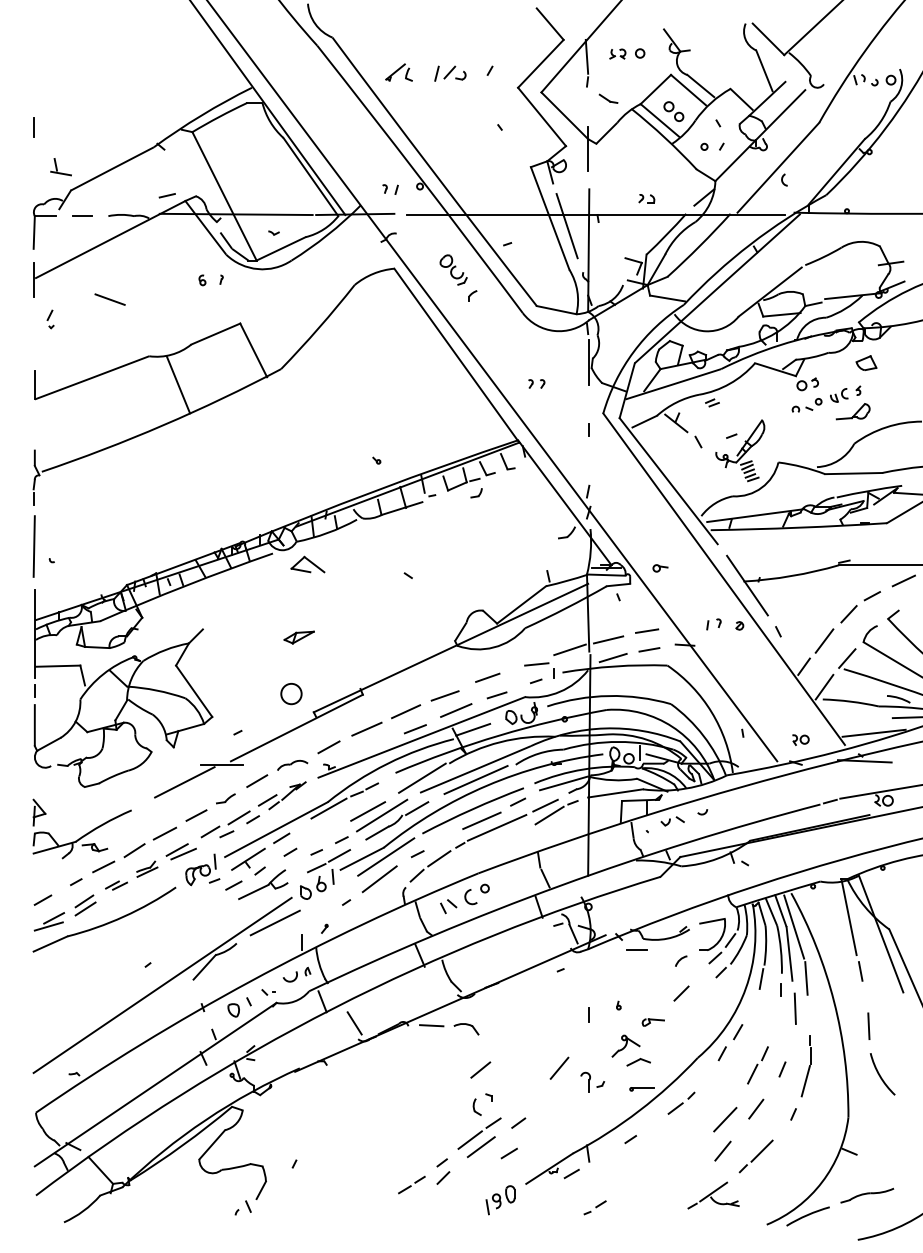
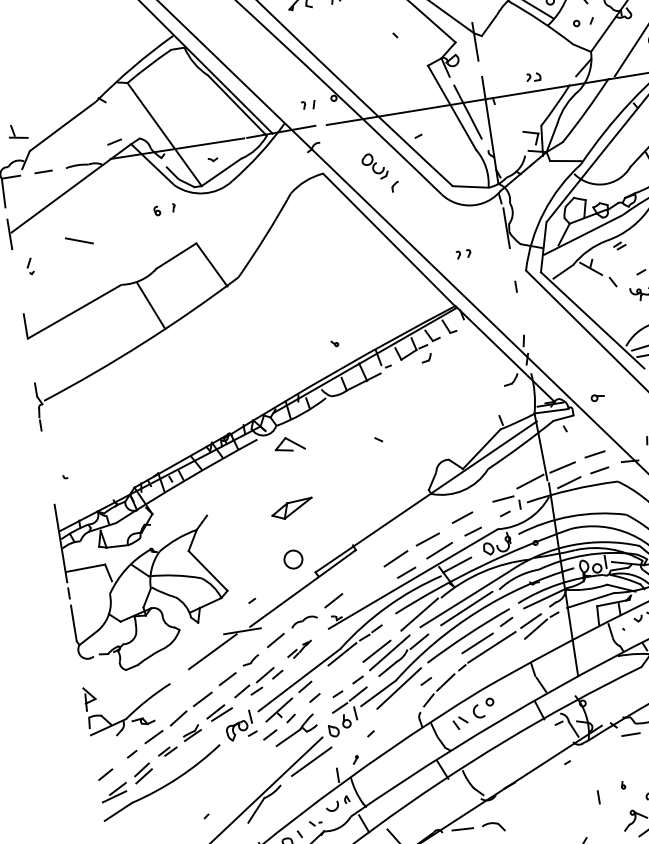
line: (33, 546) -> (47, 467), removed
part: (298, 637) -> (291, 509), size x1.6
line: (366, 728) -> (363, 579), removed
part: (281, 795) -> (299, 649), size x0.6
line: (379, 879) -> (396, 709), removed

